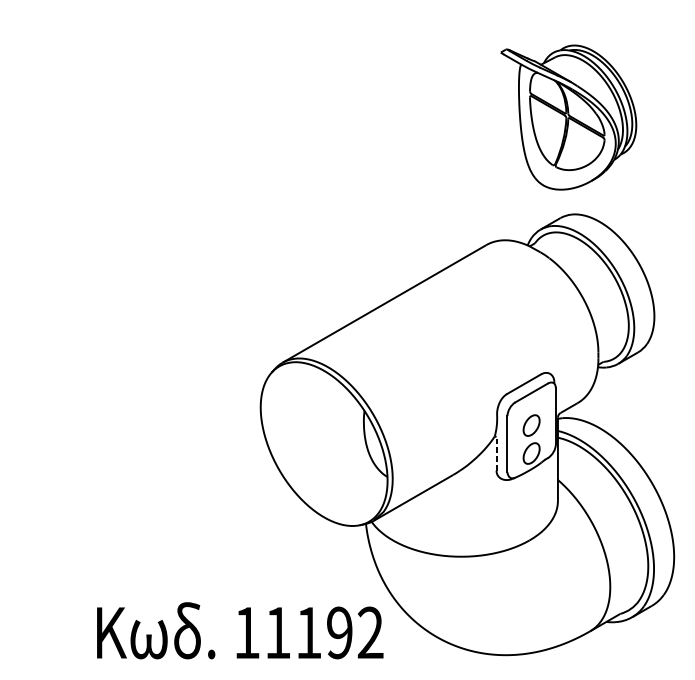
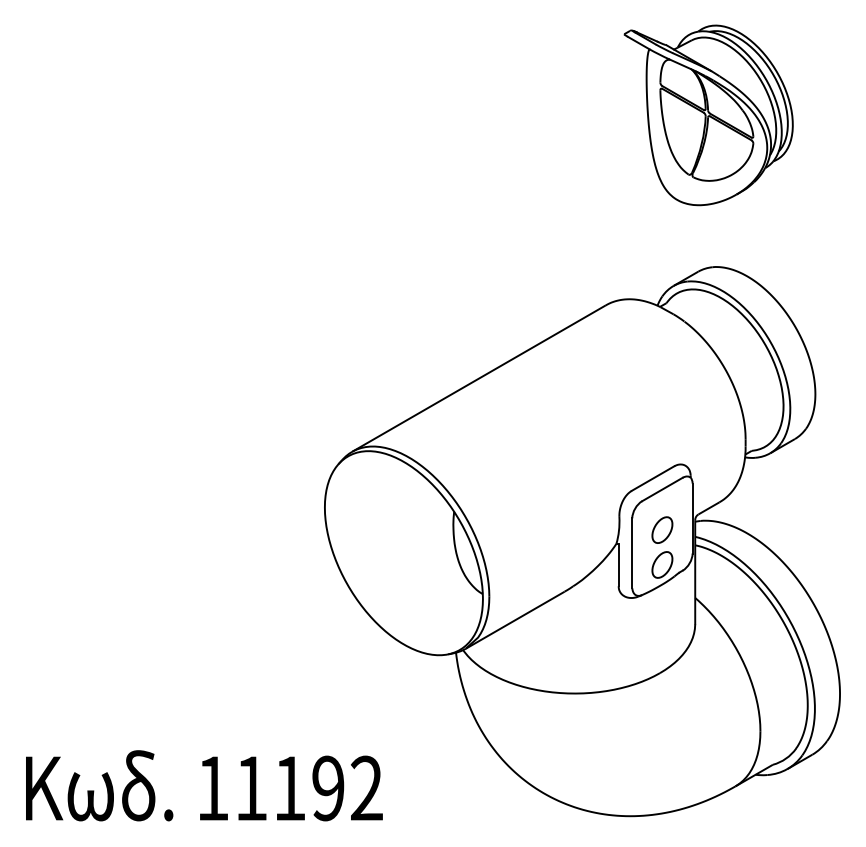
part: (568, 117) -> (708, 115), moved
line: (496, 453) -> (618, 565), dashed -> solid
text: (240, 630) -> (204, 785), moved

